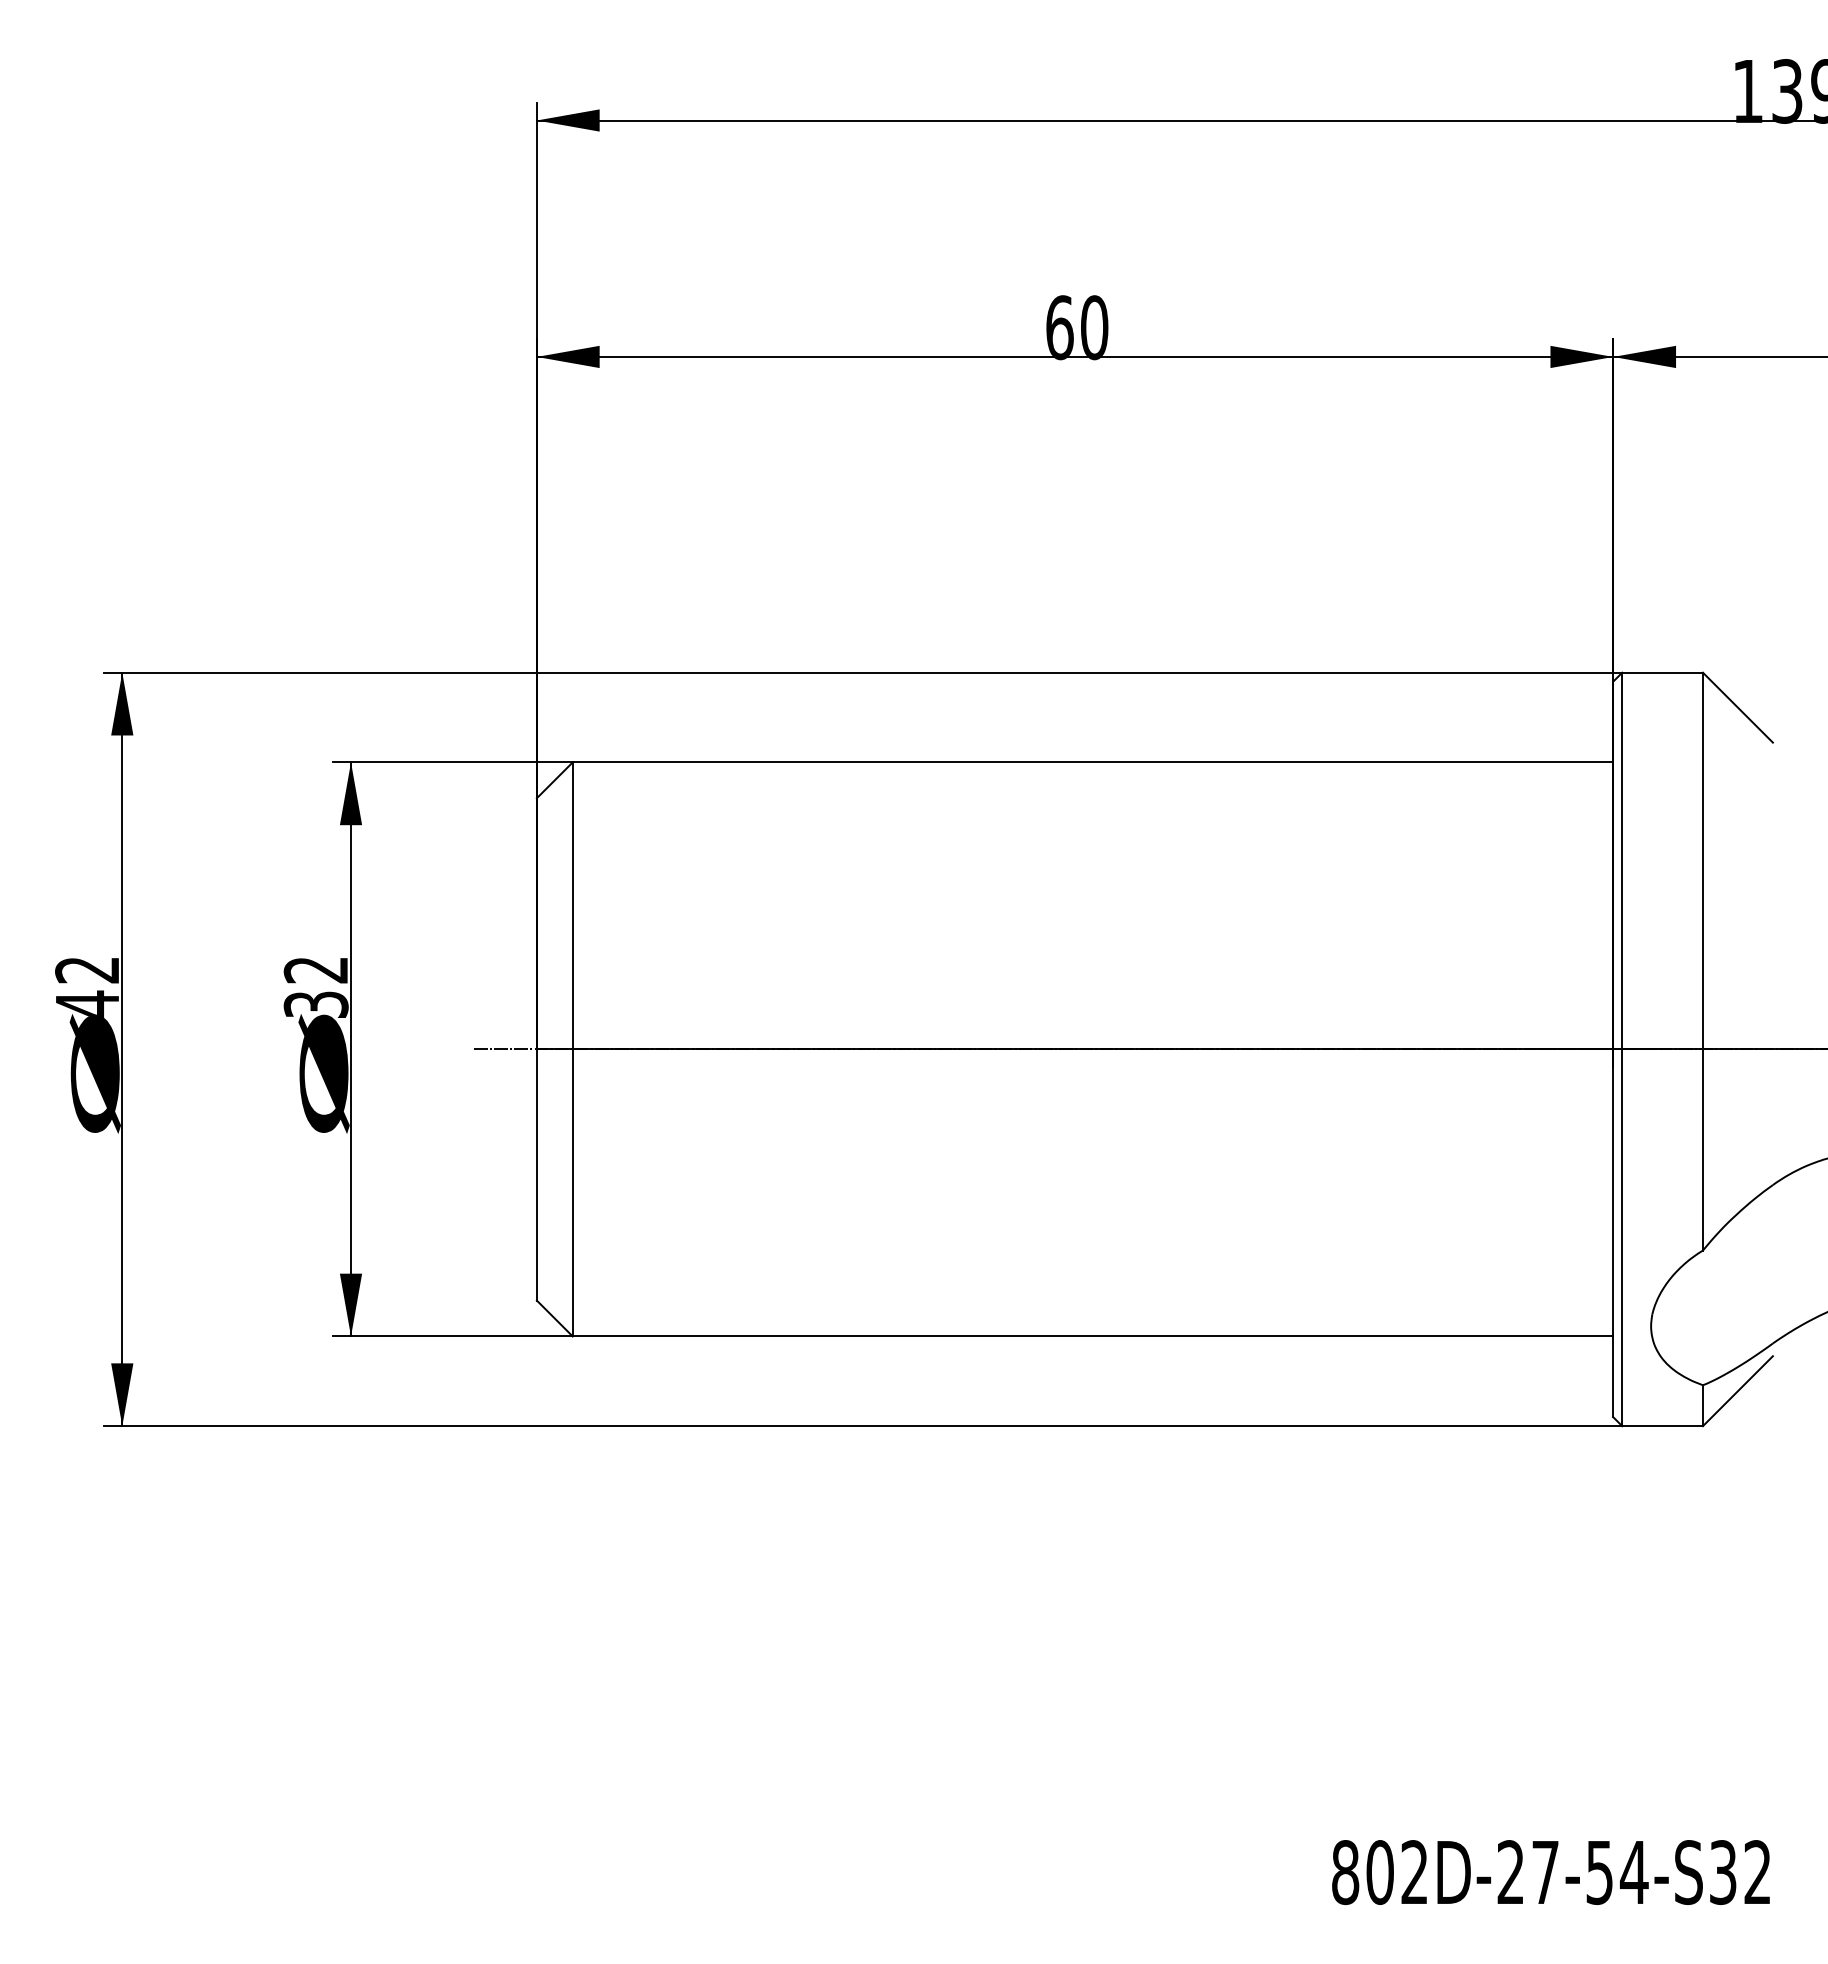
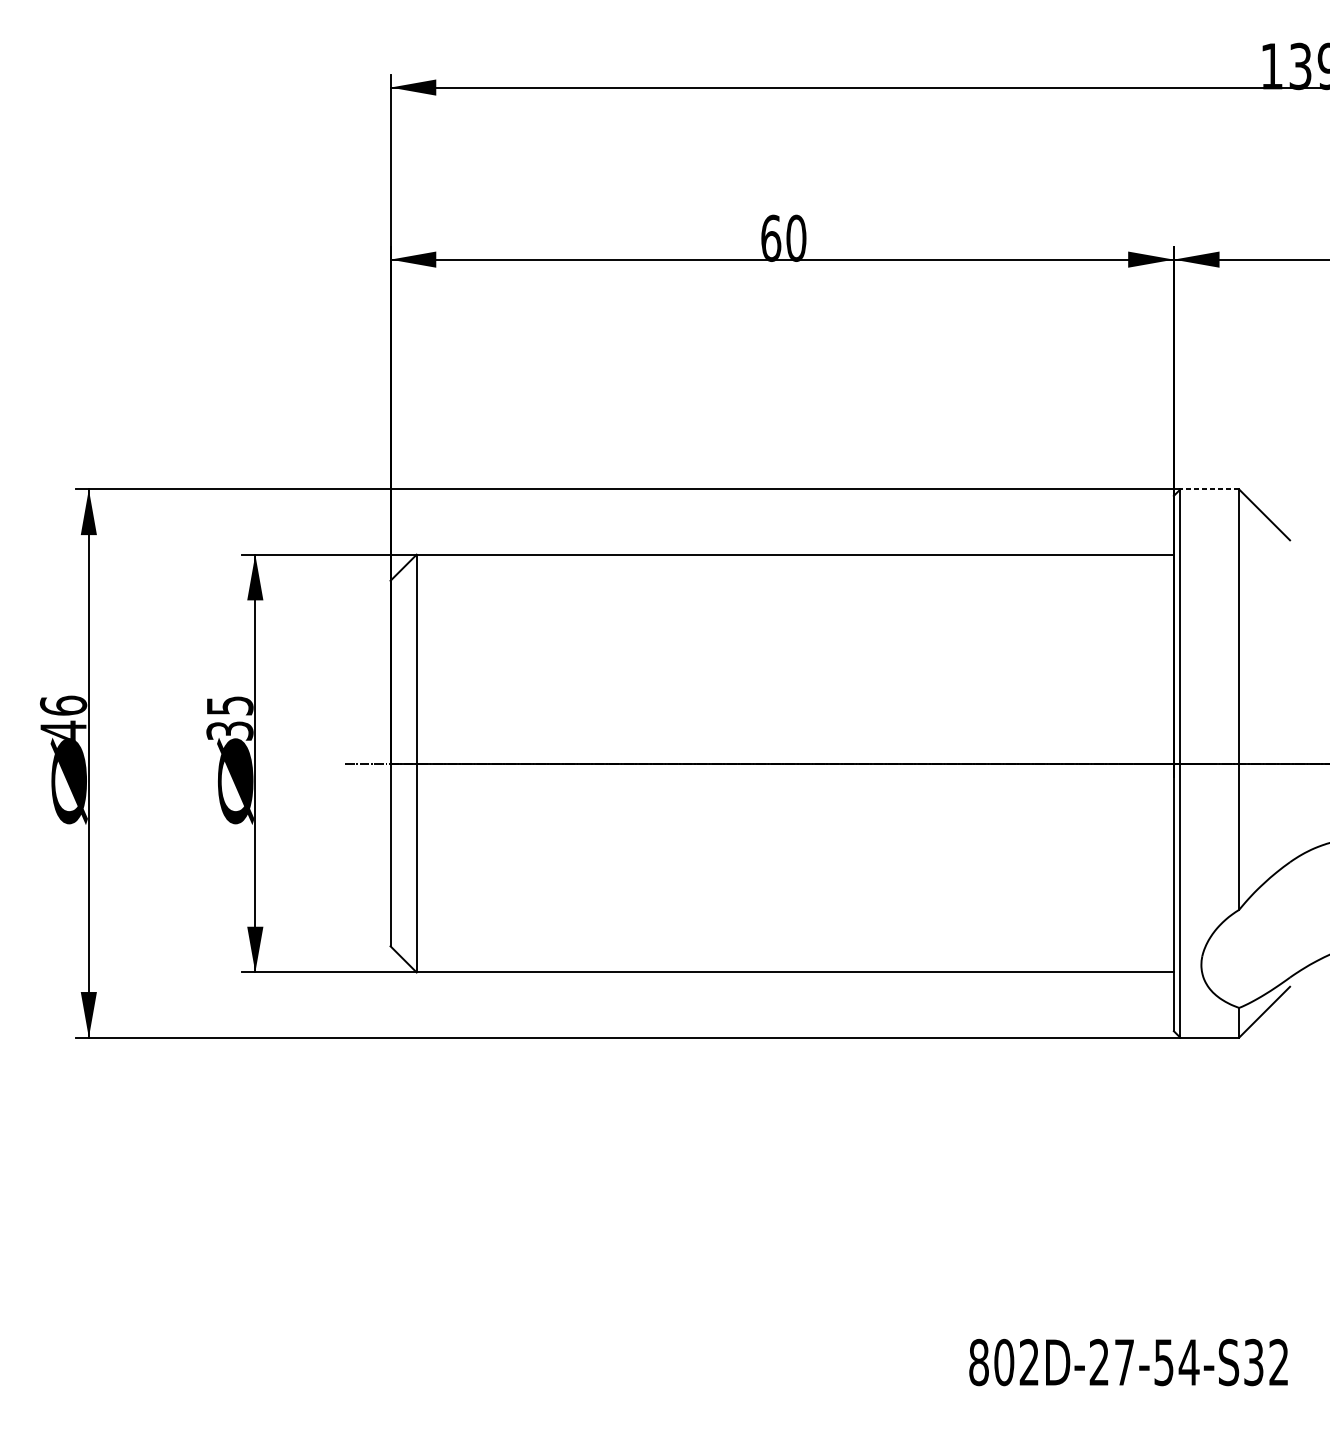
line: (1662, 672) -> (1209, 489), solid -> dashed
text: (87, 969) -> (63, 705), 42 -> 46
text: (315, 970) -> (229, 706), 32 -> 35

